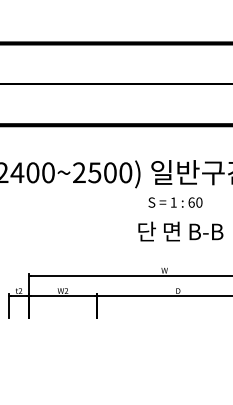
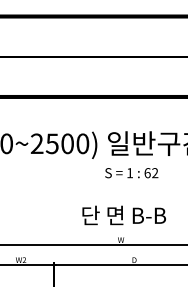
text: (199, 202) -> (155, 173), 60 -> 62
text: (180, 231) -> (123, 215), moved

